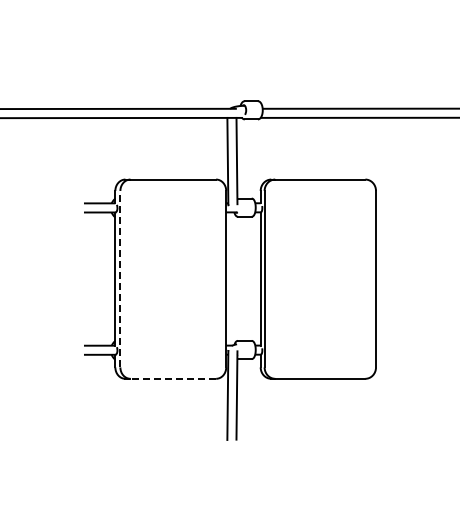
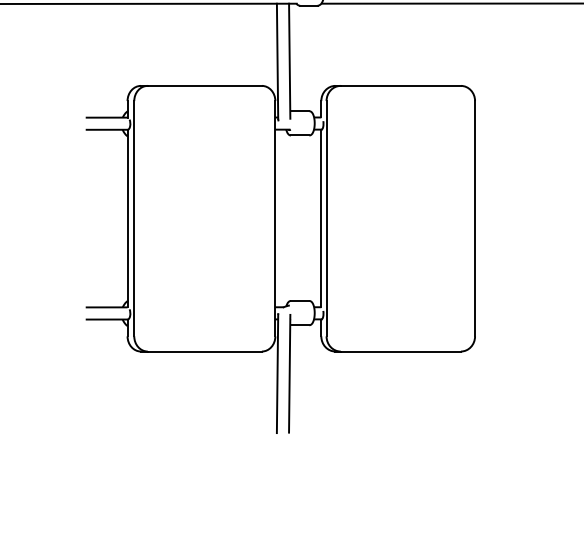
line: (120, 278) -> (134, 217), dashed -> solid
line: (173, 378) -> (205, 351), dashed -> solid

